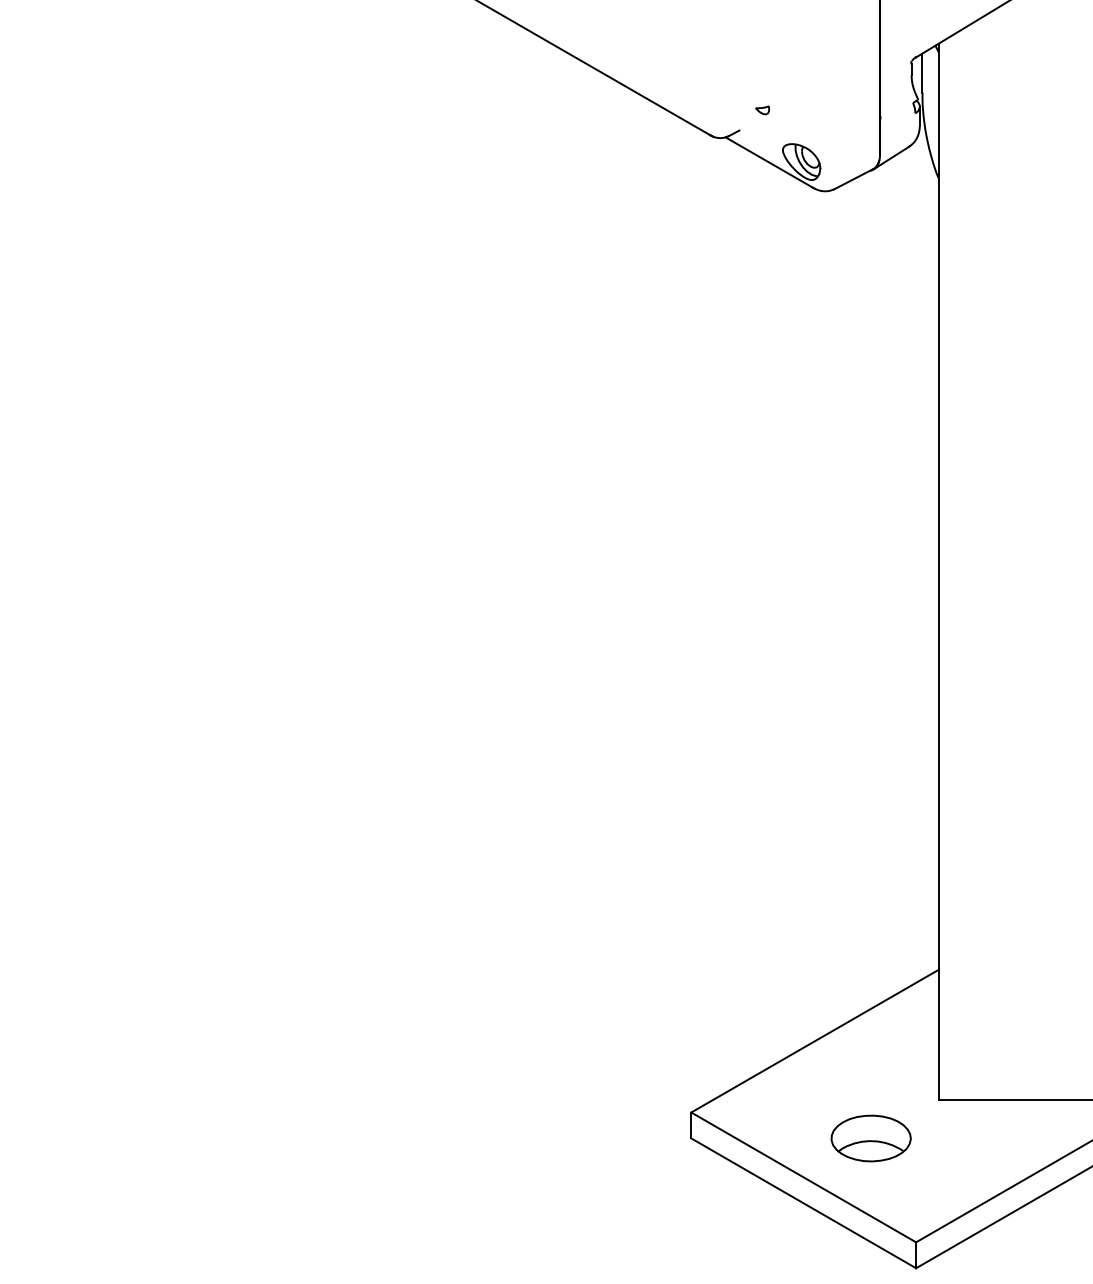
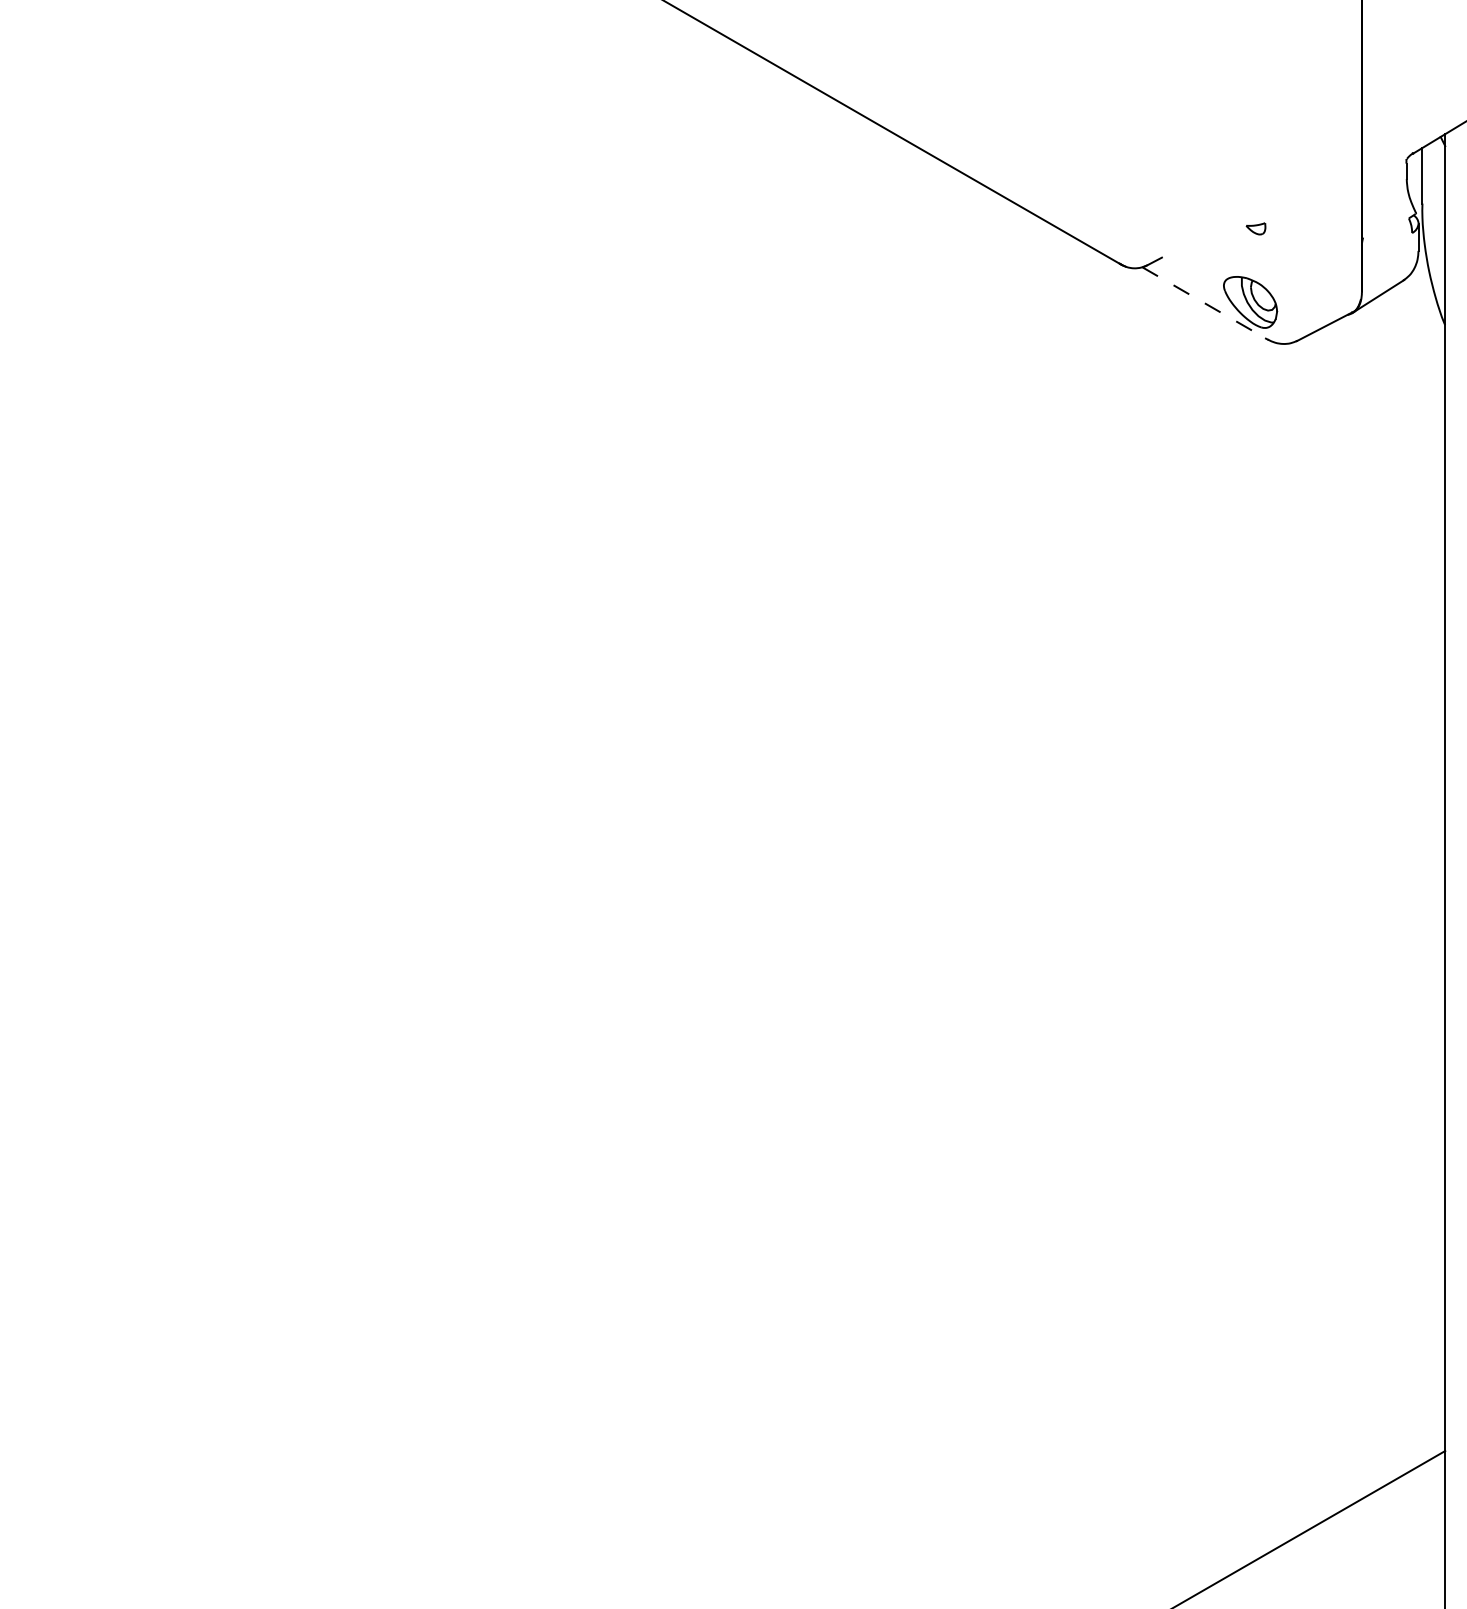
part: (762, 110) -> (1255, 229), moved
line: (769, 162) -> (1204, 303), solid -> dashed

